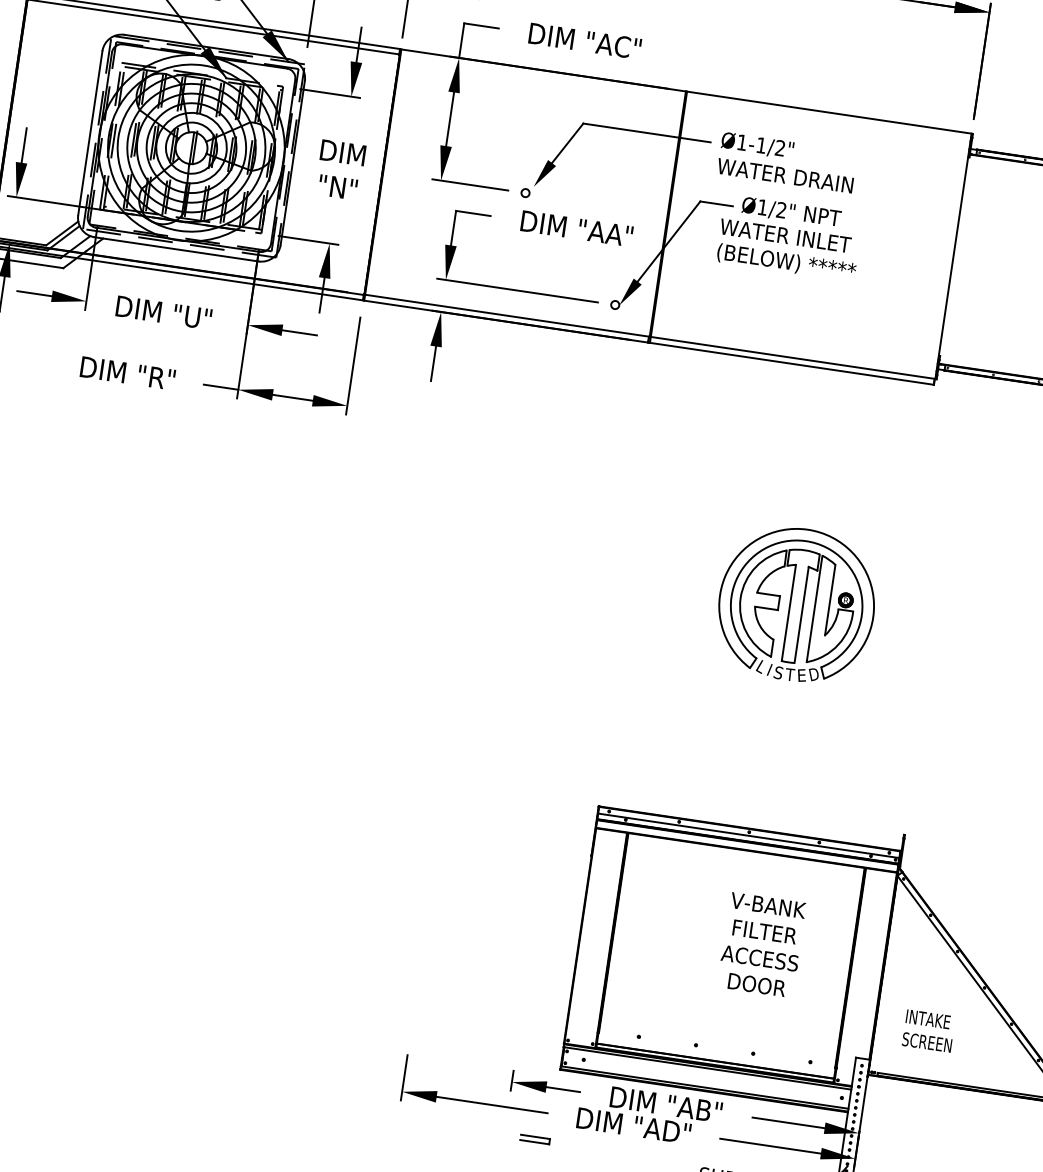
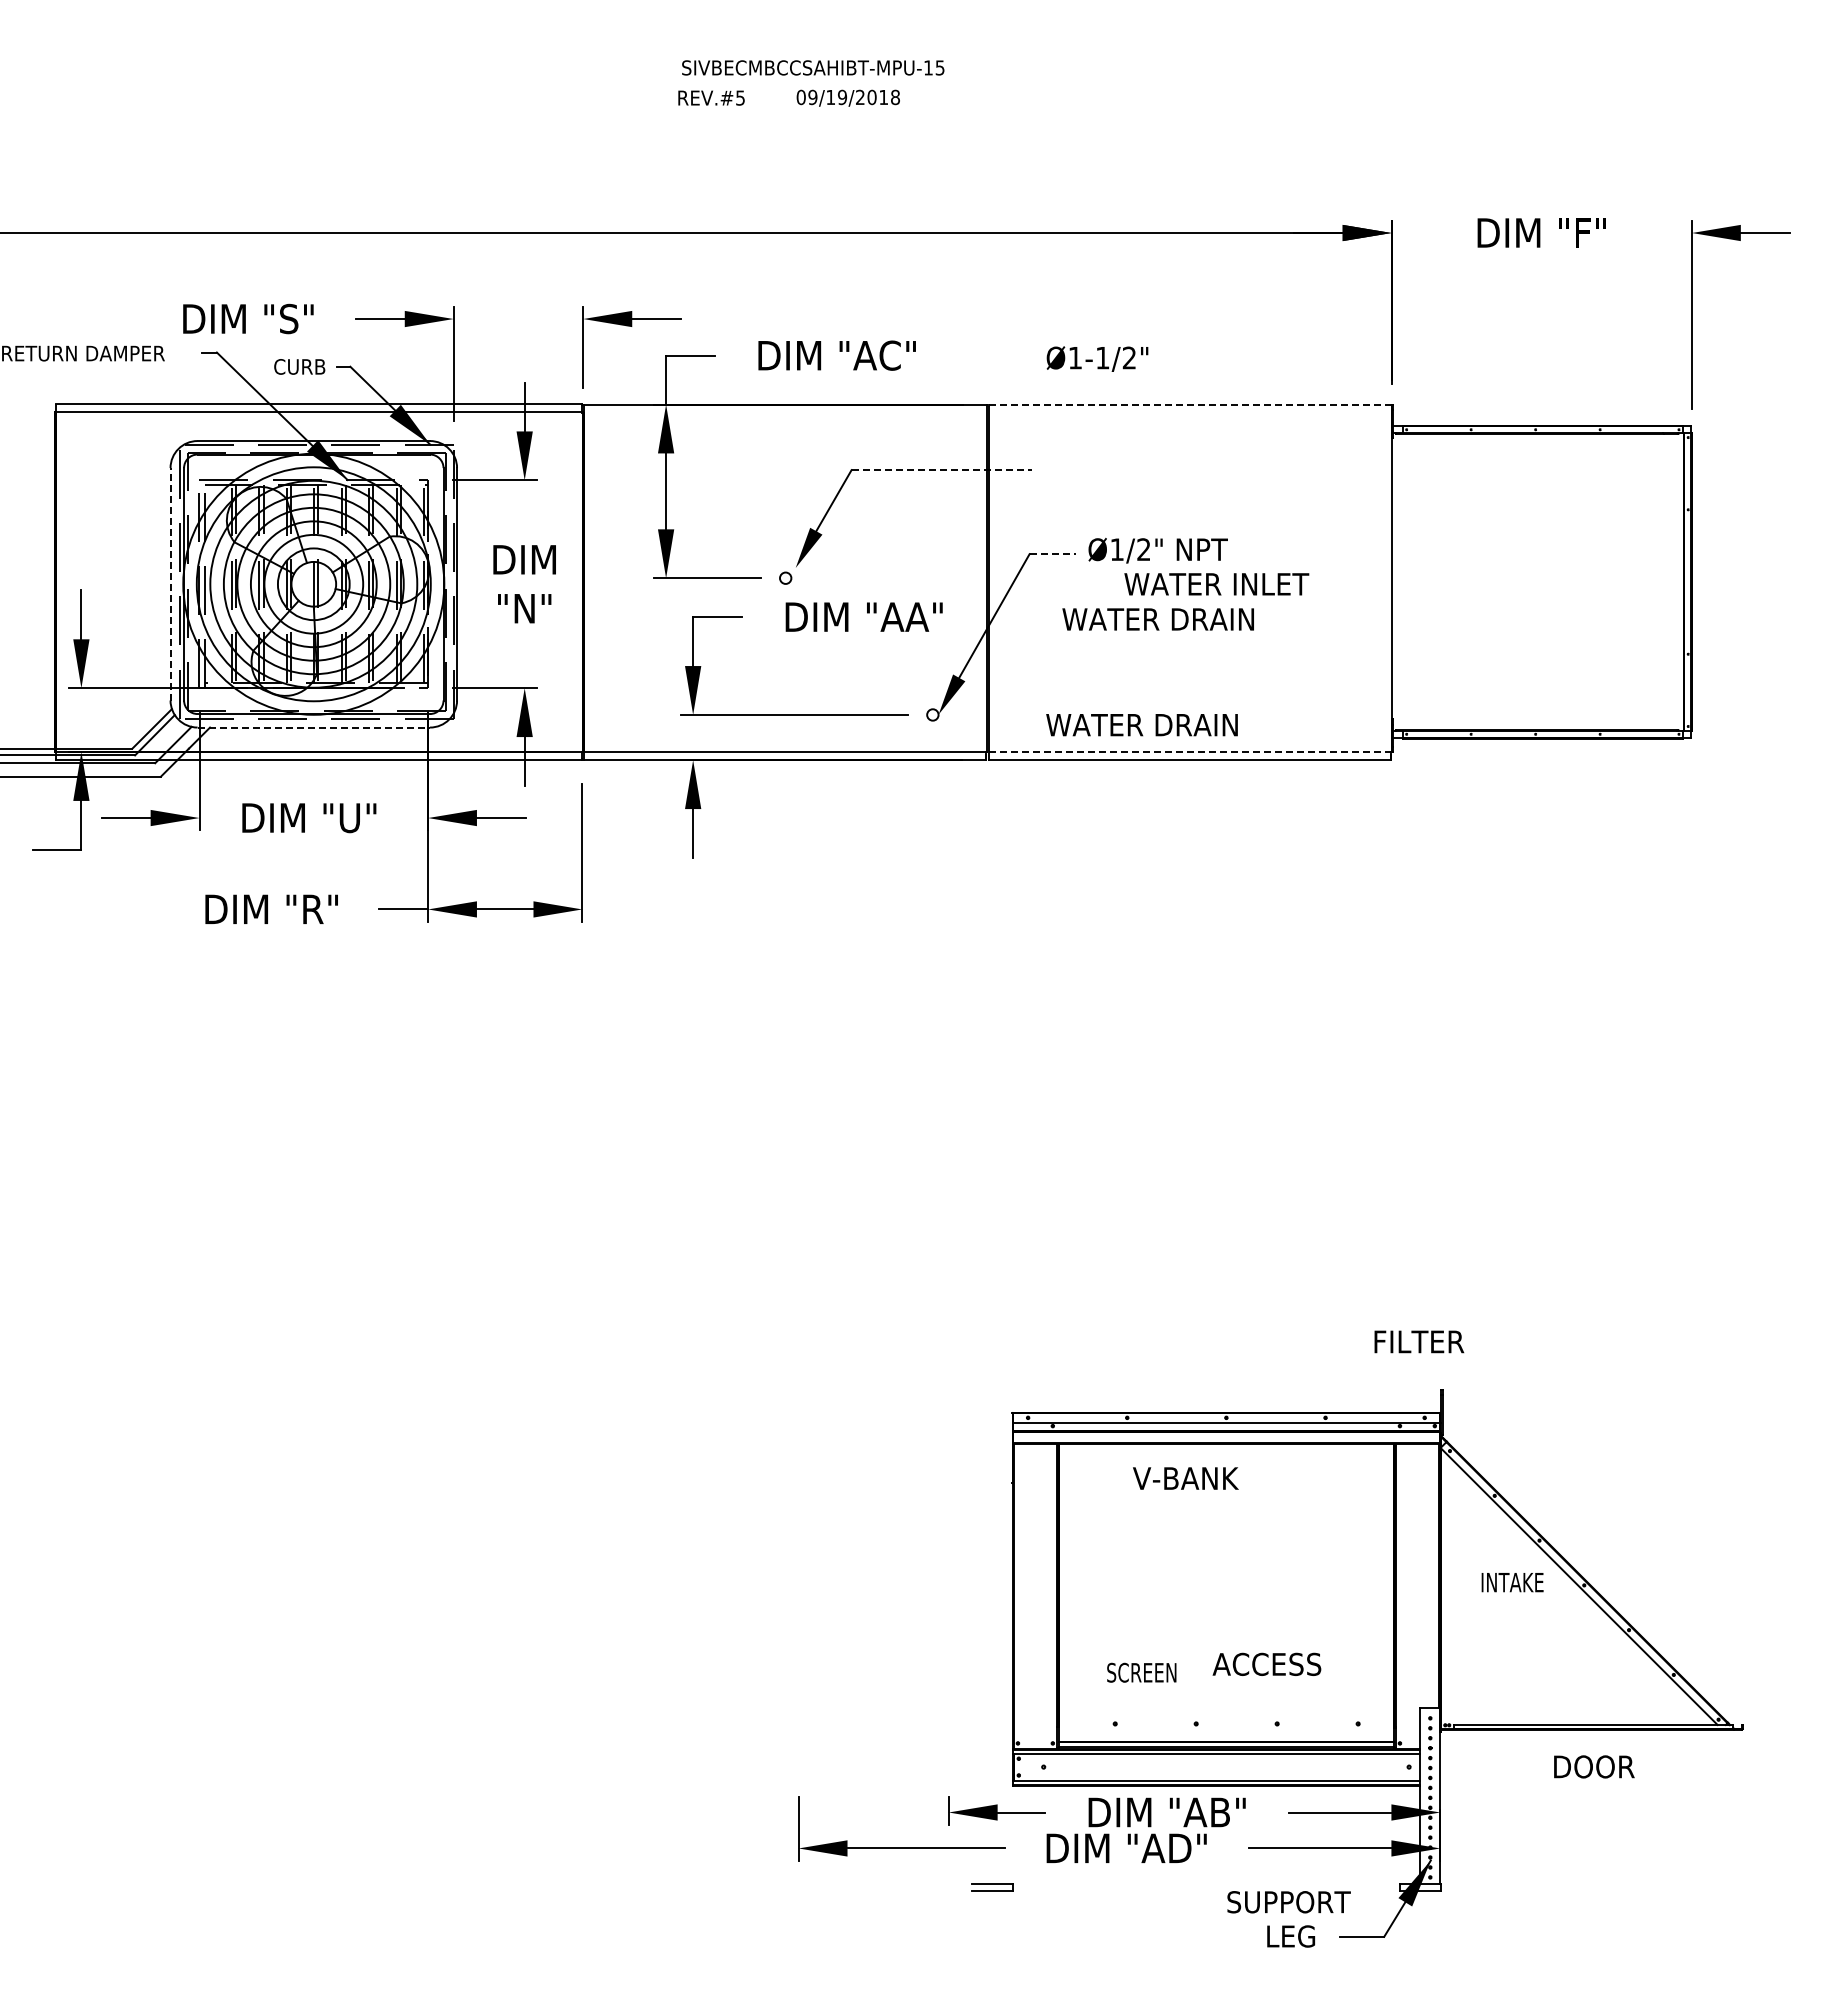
line: (829, 112) -> (1190, 404), solid -> dashed
line: (90, 132) -> (170, 583), solid -> dashed
line: (647, 133) -> (942, 470), solid -> dashed
text: (757, 145) -> (1097, 358), moved
text: (784, 176) -> (1141, 725), moved
line: (717, 204) -> (1053, 554), solid -> dashed
text: (785, 235) -> (1216, 584), moved
line: (177, 249) -> (314, 727), solid -> dashed
text: (785, 262) -> (1160, 620), (BELOW) ***** -> WATER DRAIN
line: (793, 357) -> (1190, 751), solid -> dashed
part: (796, 604) -> (1245, 1092), removed
text: (768, 905) -> (1185, 1478), moved
text: (764, 931) -> (1419, 1341), moved
text: (759, 957) -> (1266, 1663), moved
text: (757, 984) -> (1594, 1766), moved
text: (928, 1019) -> (1512, 1582), moved
text: (926, 1042) -> (1141, 1672), moved

